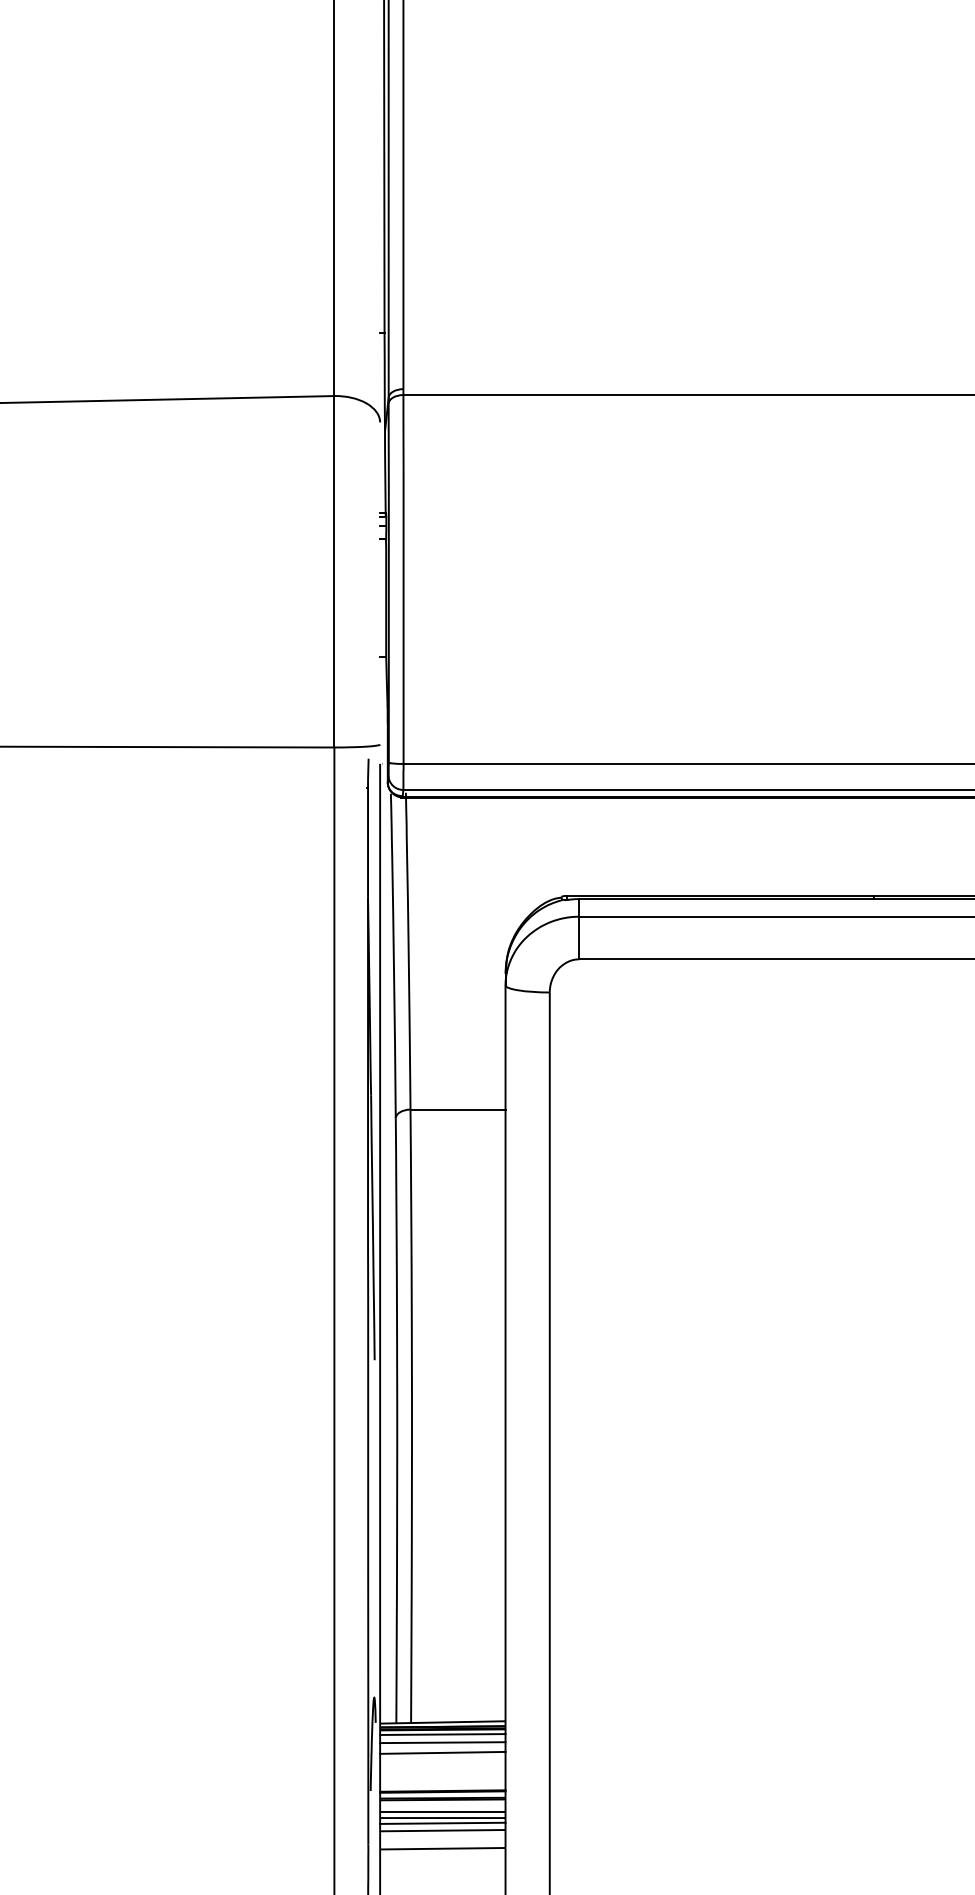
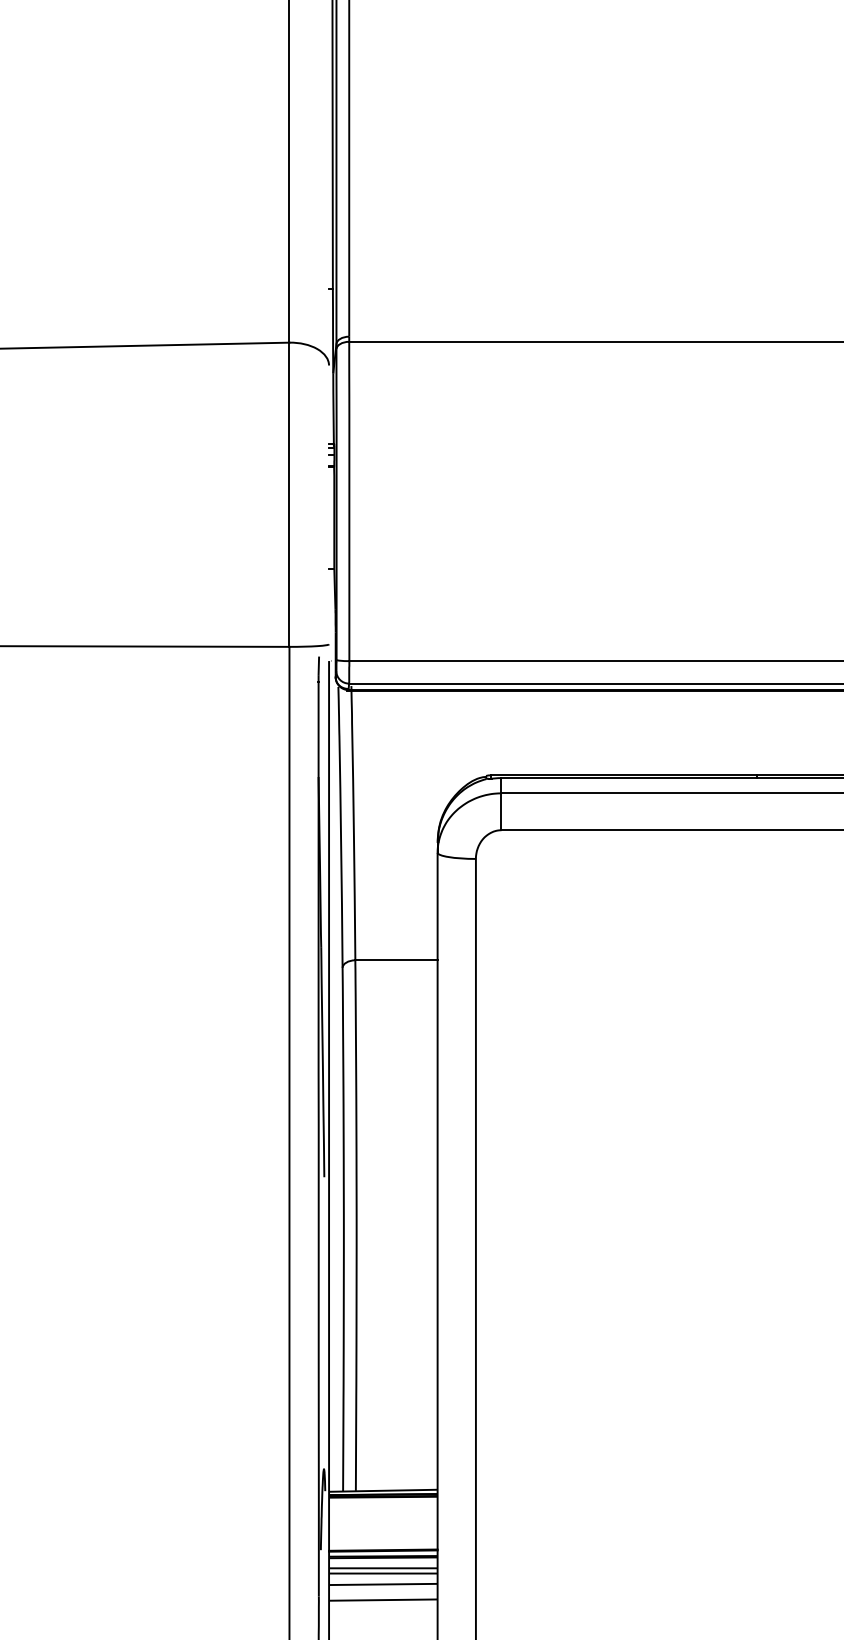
line: (442, 1734) -> (383, 1501), removed
line: (442, 1742) -> (383, 1508), removed
line: (442, 1752) -> (383, 1516), removed
line: (442, 1822) -> (383, 1577), removed

